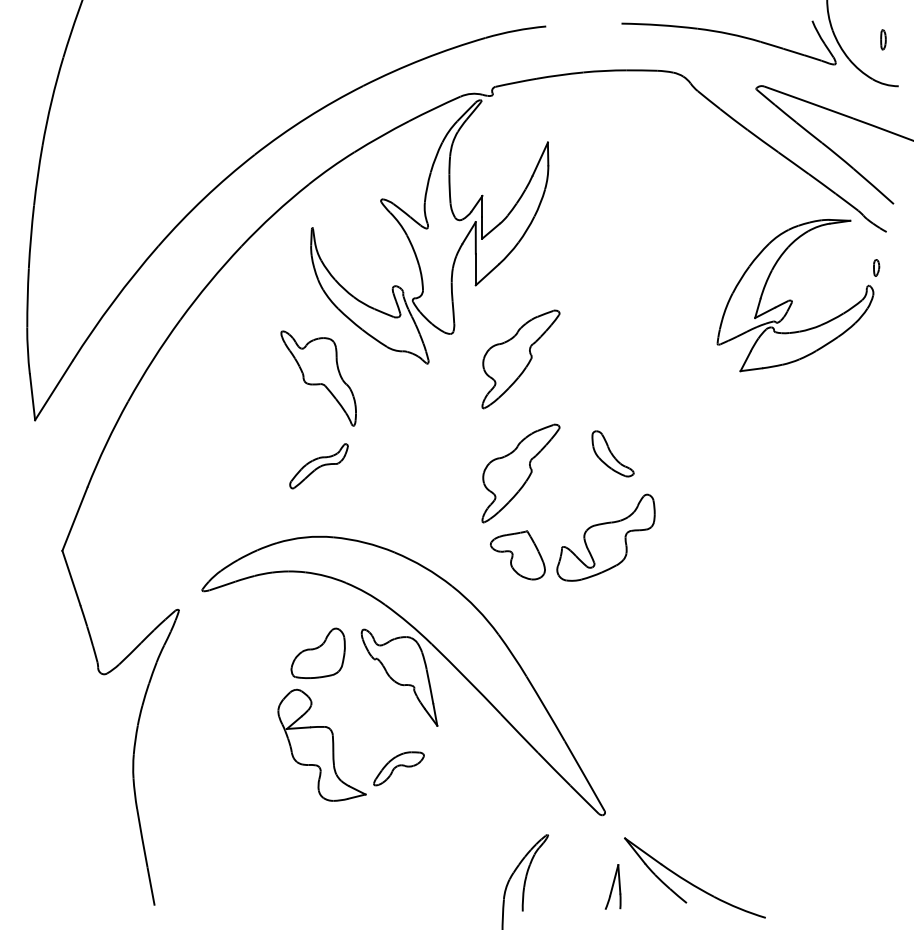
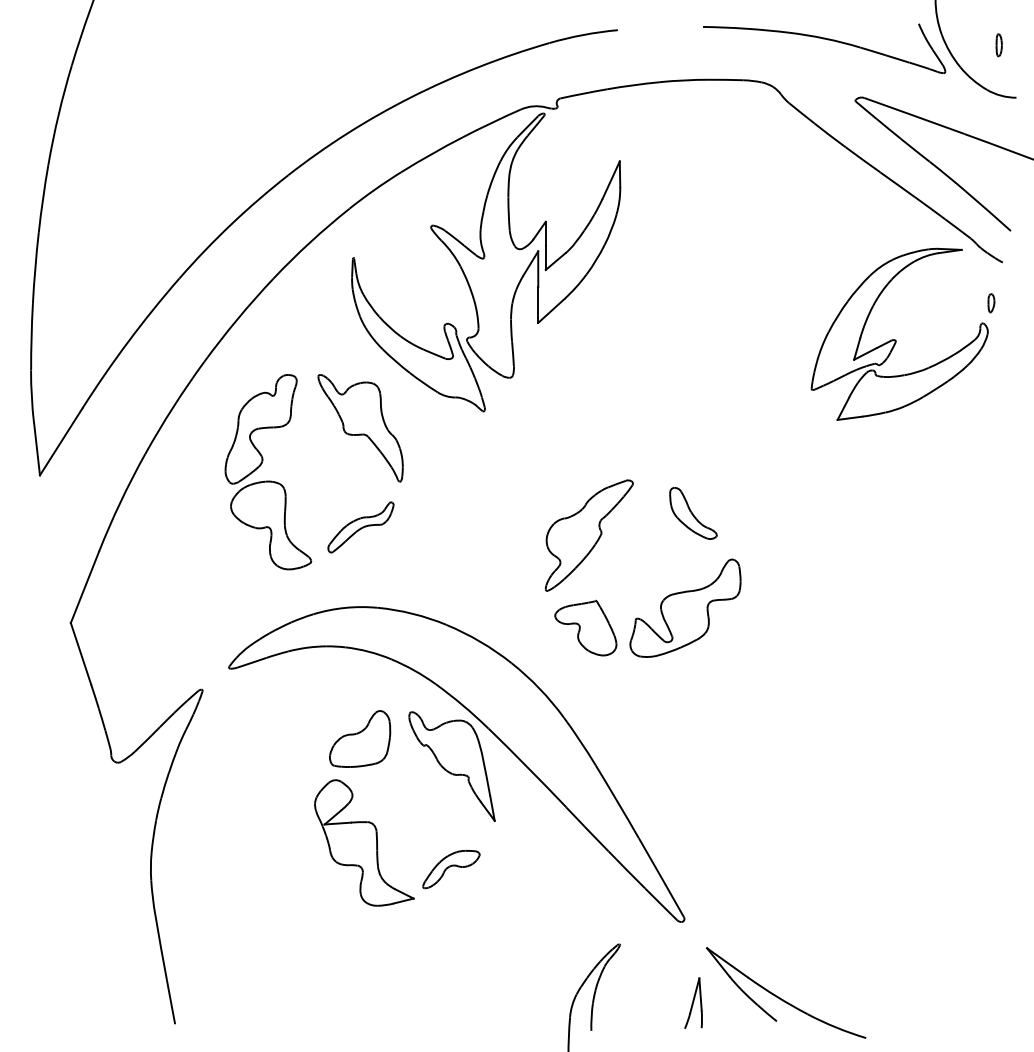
part: (520, 359) -> (588, 406), removed
part: (237, 424) -> (268, 480), added

